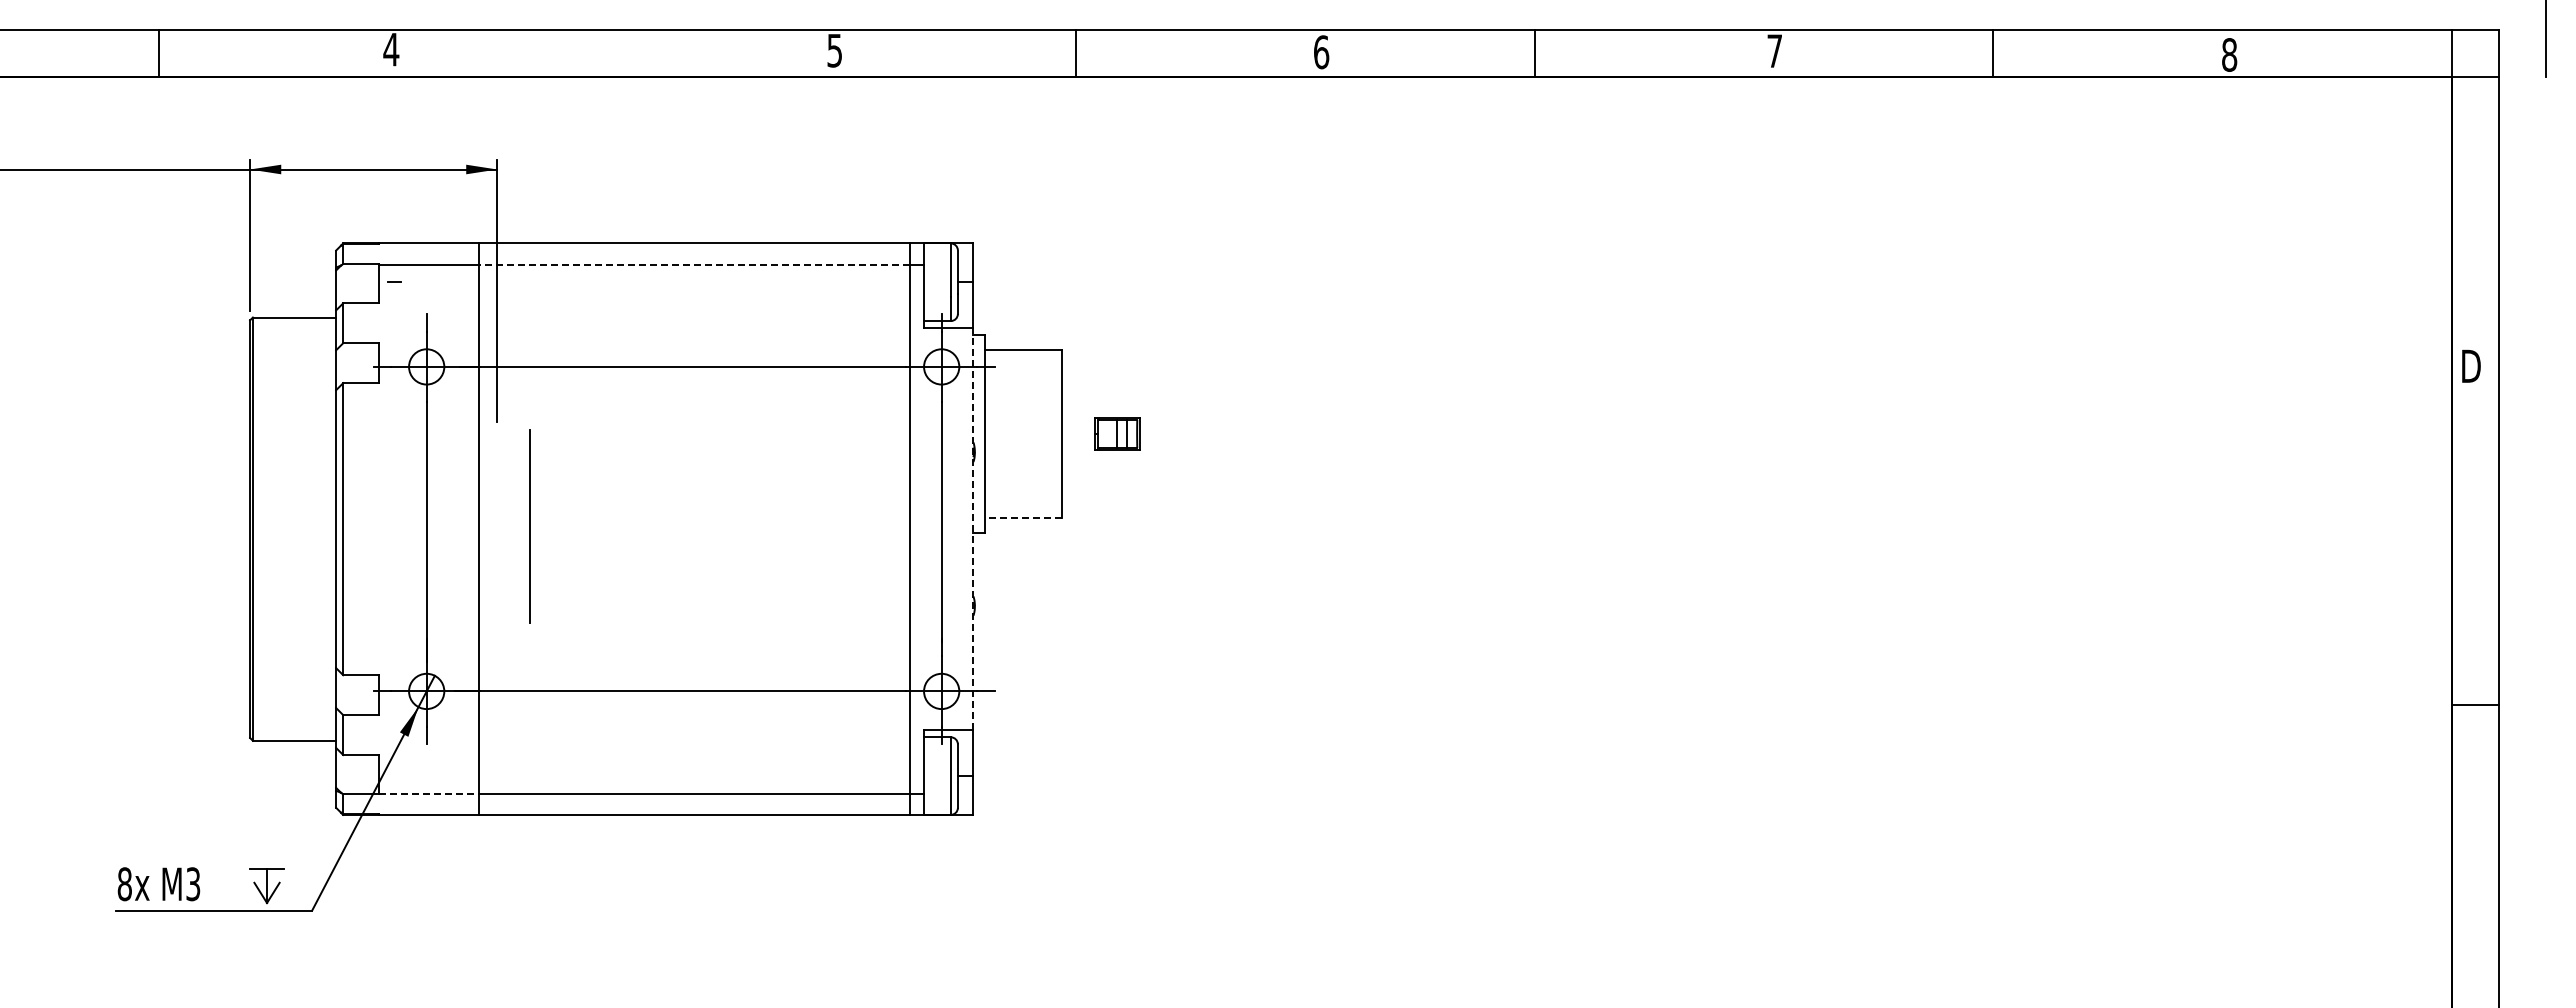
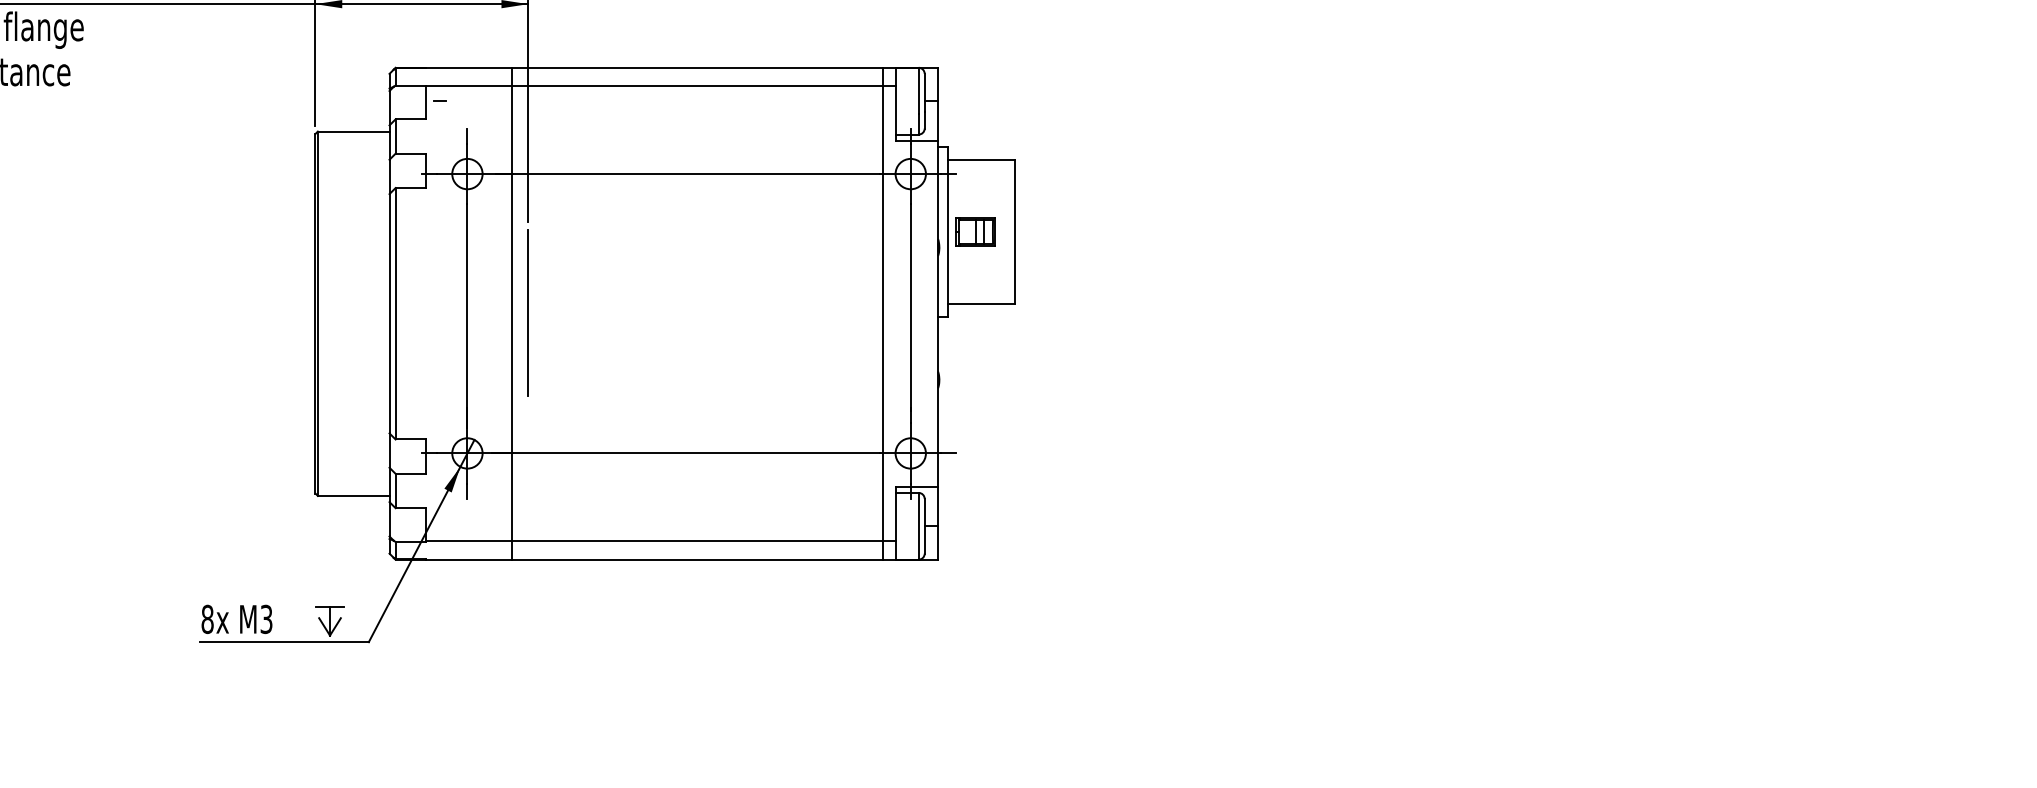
line: (694, 264) -> (697, 85), dashed -> solid
part: (1117, 433) -> (976, 231), moved
line: (1023, 517) -> (981, 303), dashed -> solid
line: (529, 526) -> (527, 313), moved
line: (973, 528) -> (938, 313), dashed -> solid
line: (429, 793) -> (469, 541), dashed -> solid

